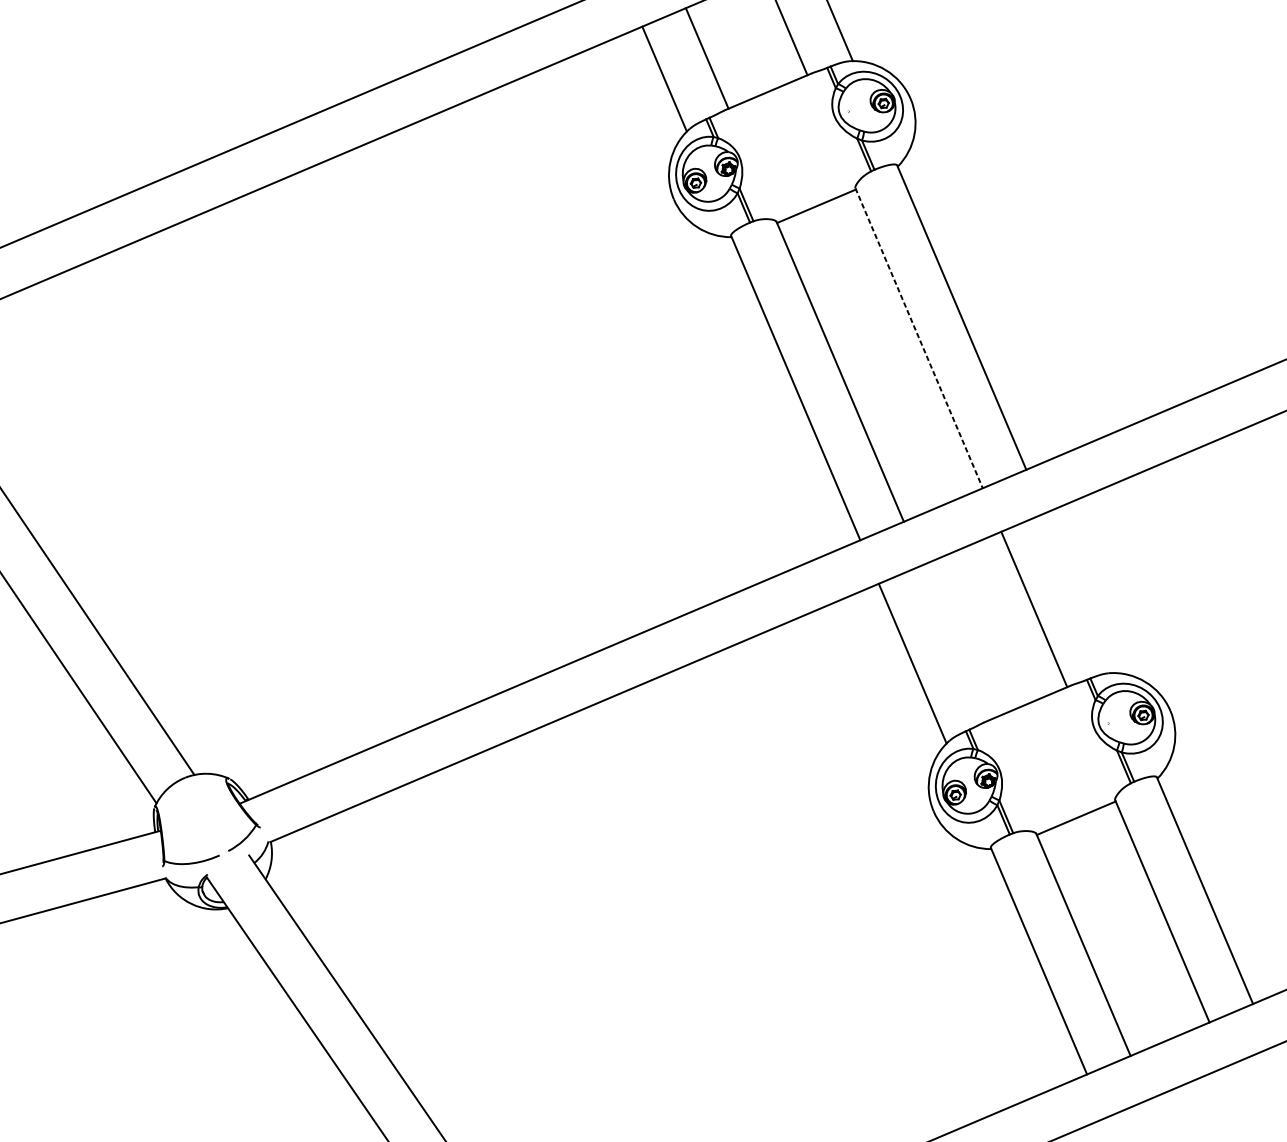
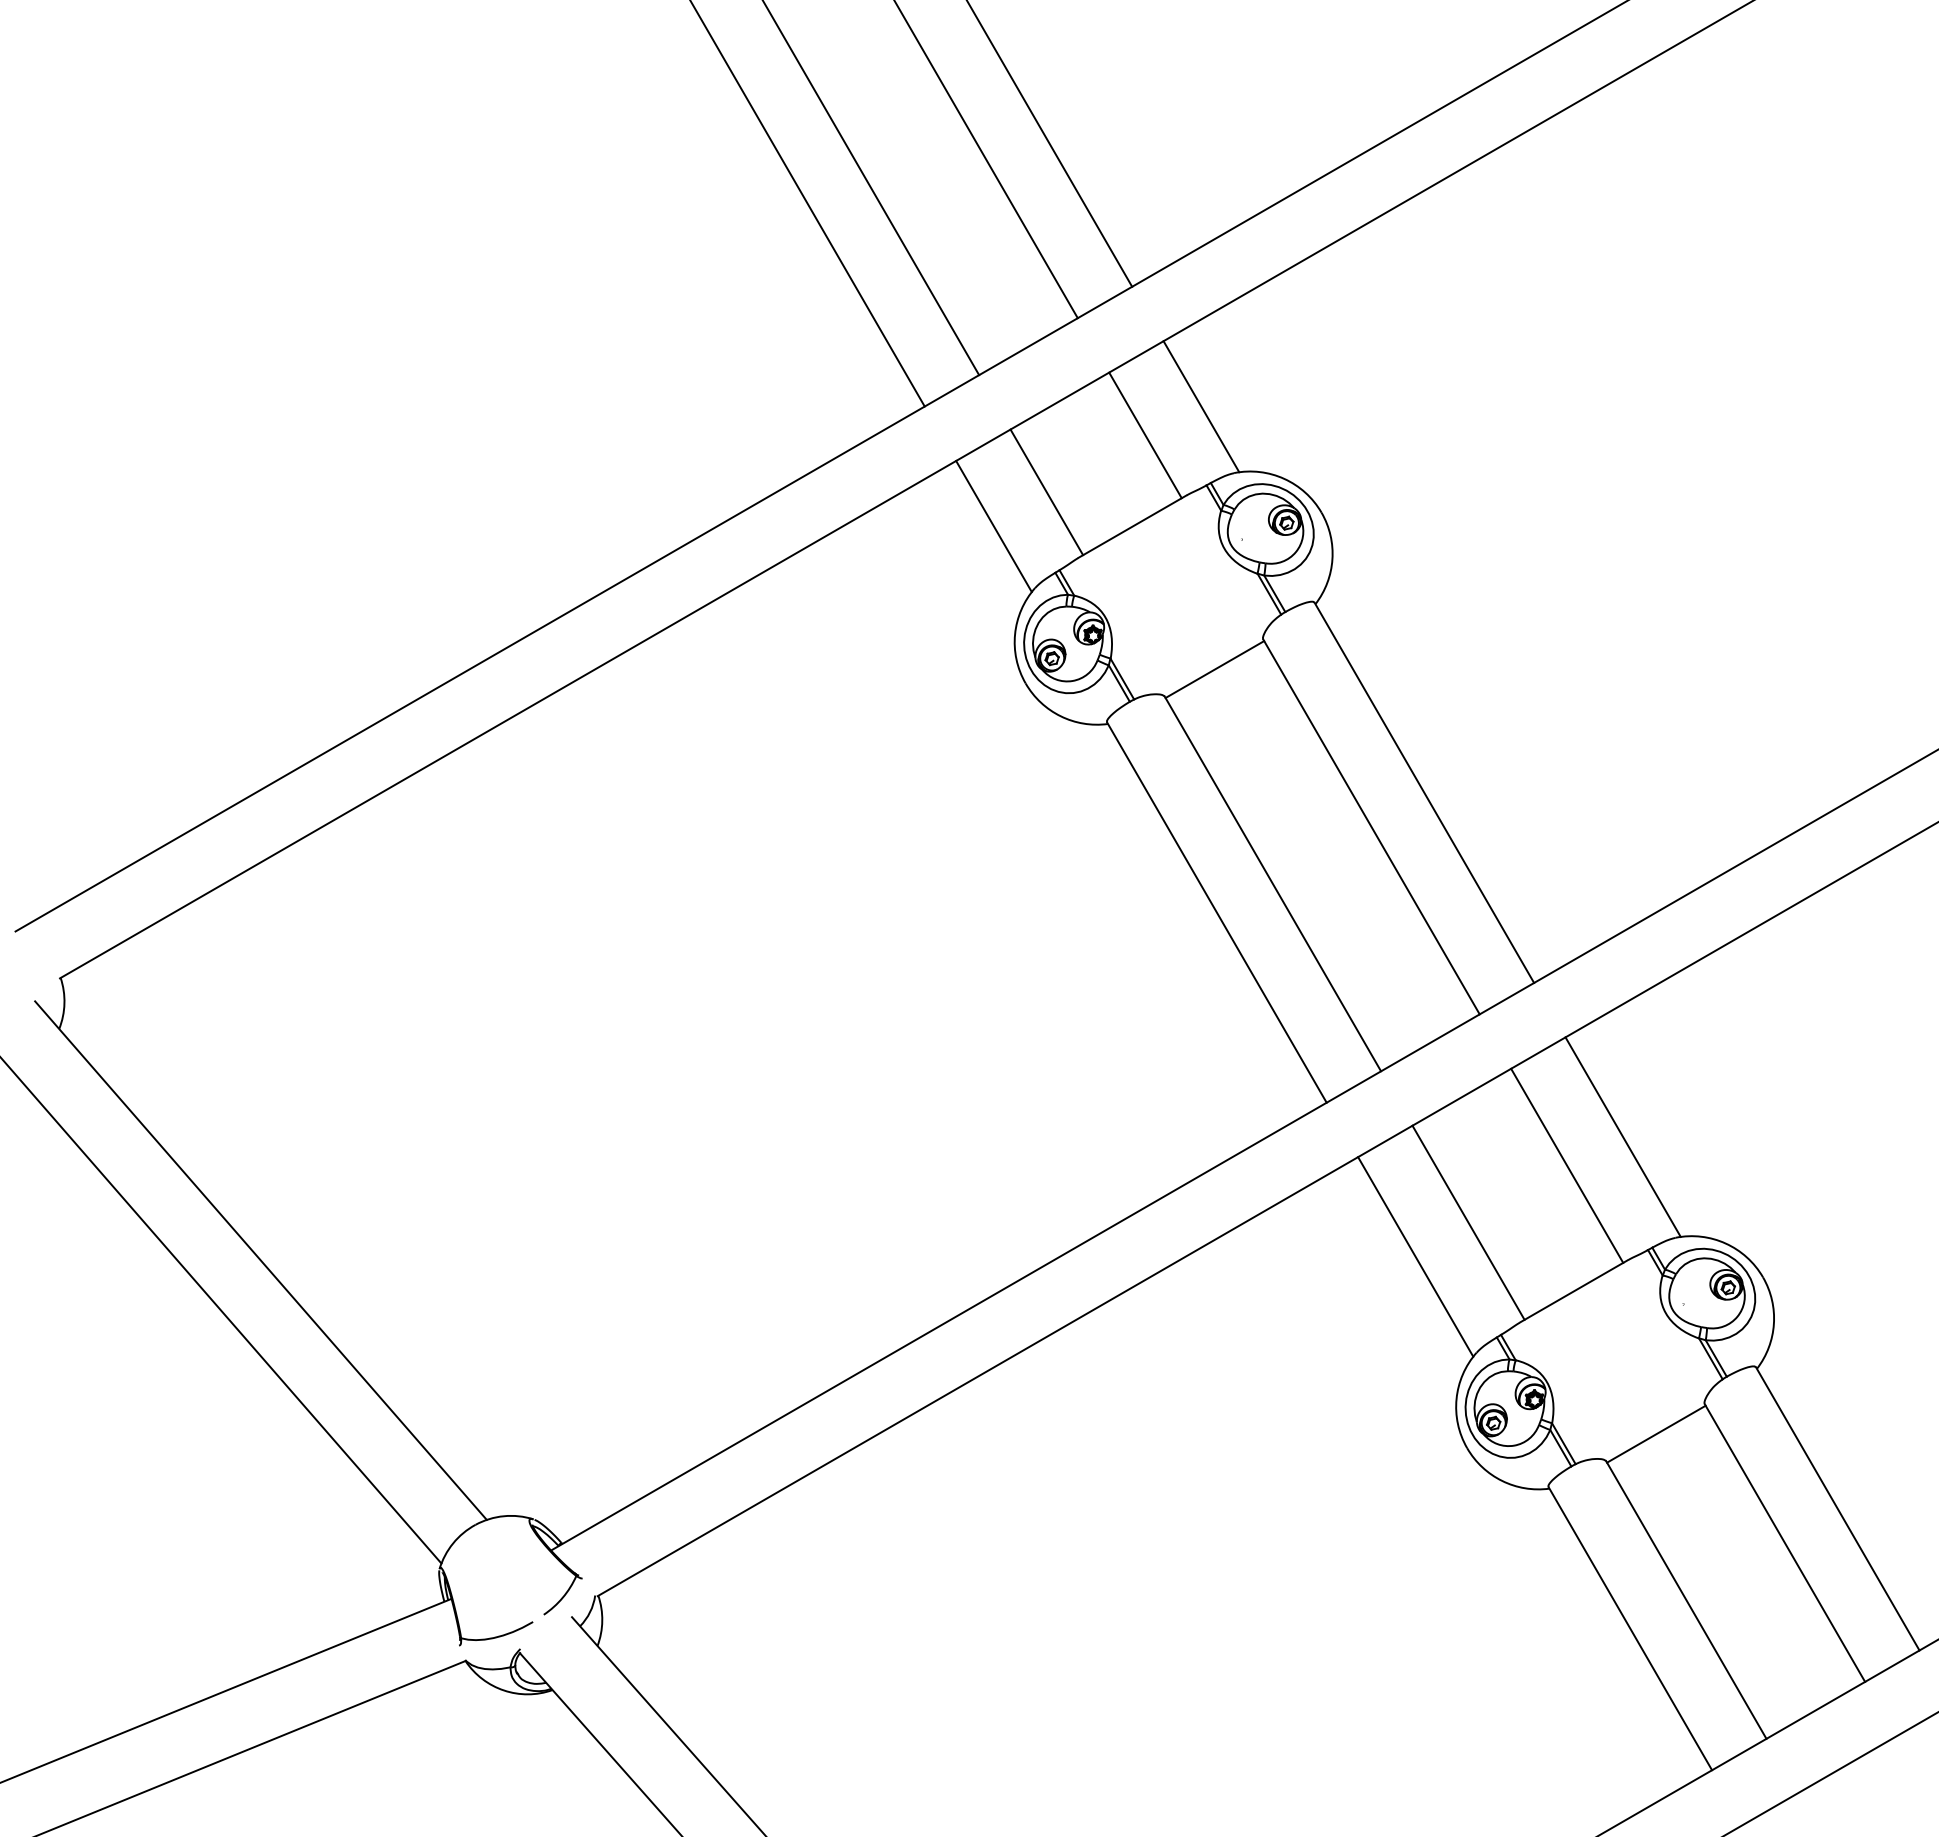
line: (919, 338) -> (1371, 827), dashed -> solid
line: (1078, 592) -> (1622, 1136), added
line: (955, 642) -> (1468, 1222), added

